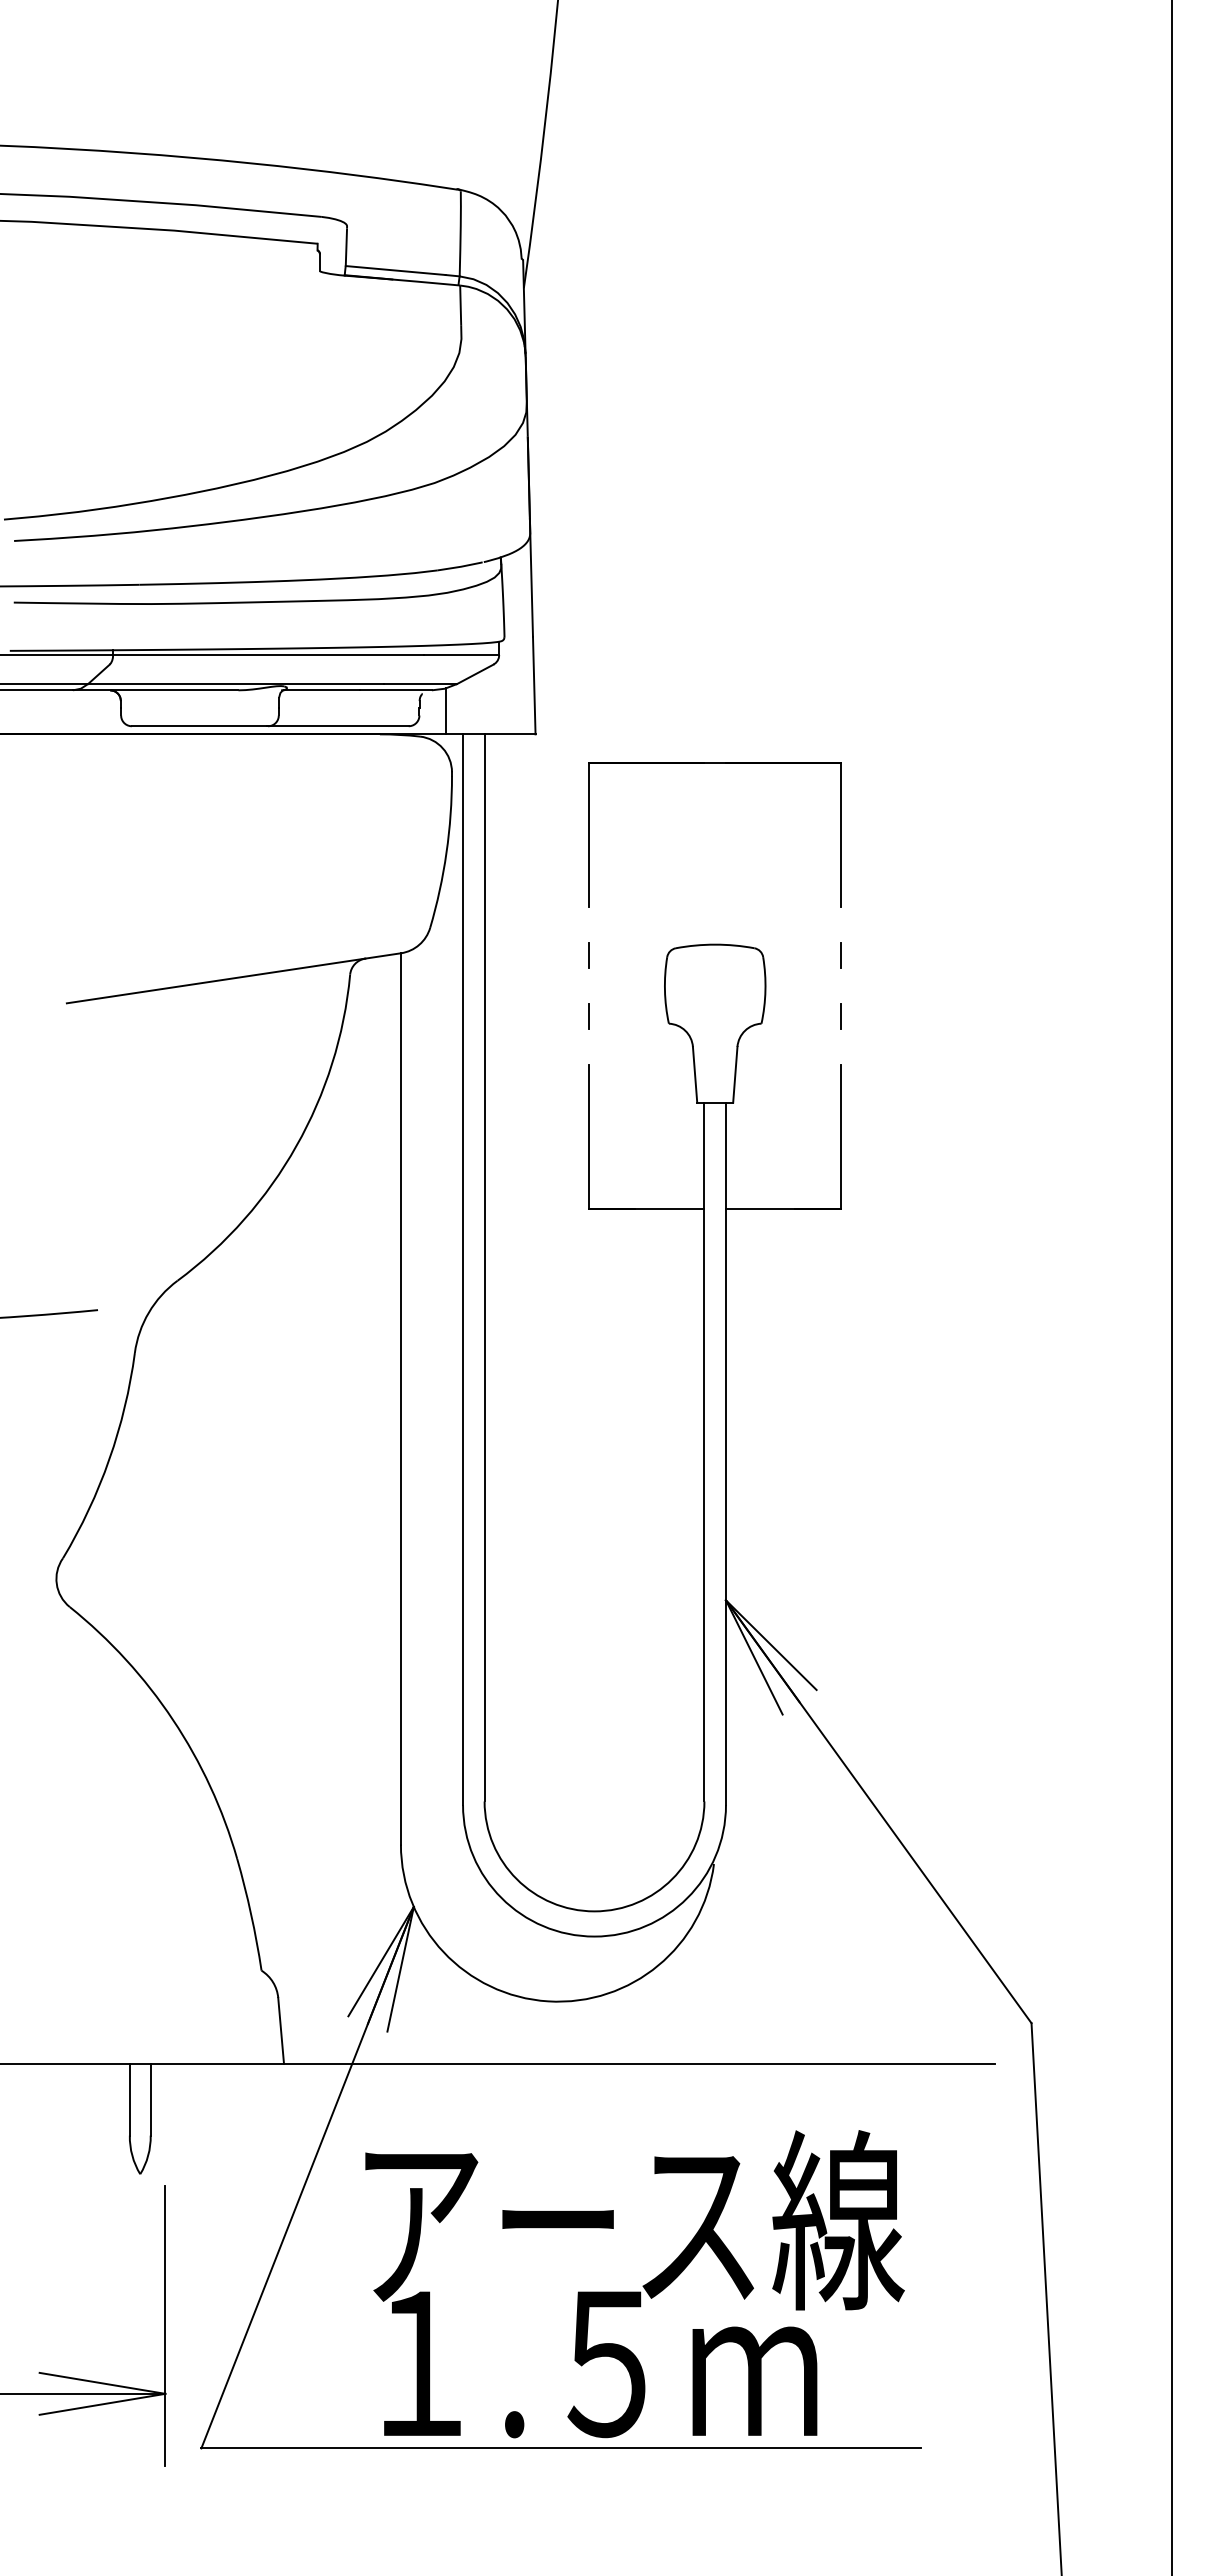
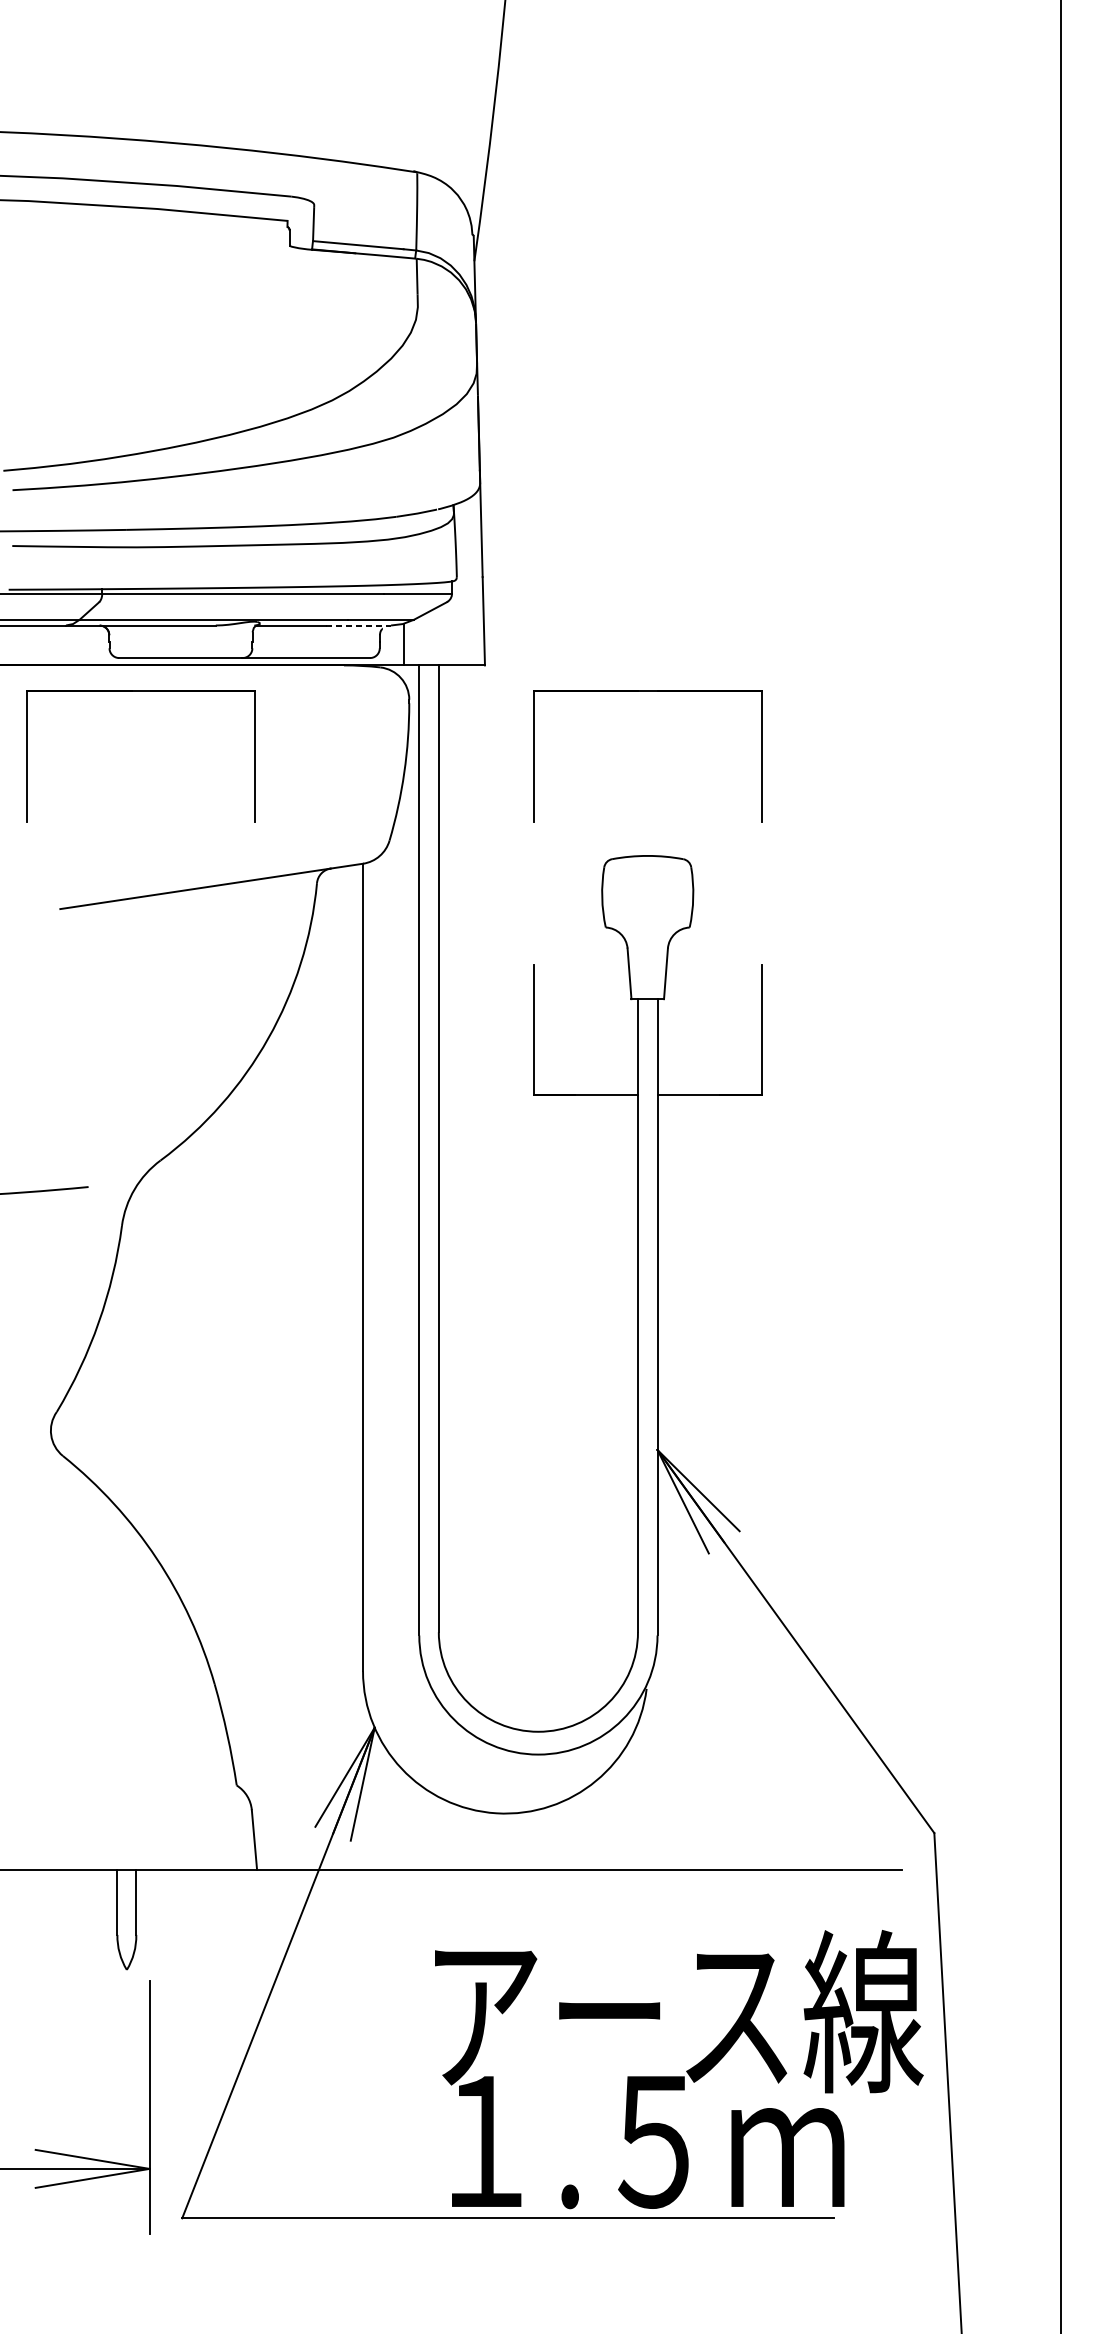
line: (395, 690) -> (358, 625), solid -> dashed
part: (155, 763) -> (140, 691), added
line: (589, 954) -> (533, 864), removed
line: (840, 954) -> (761, 864), removed
line: (589, 1016) -> (533, 921), removed
line: (840, 1016) -> (761, 921), removed
text: (634, 2284) -> (678, 2069), moved

